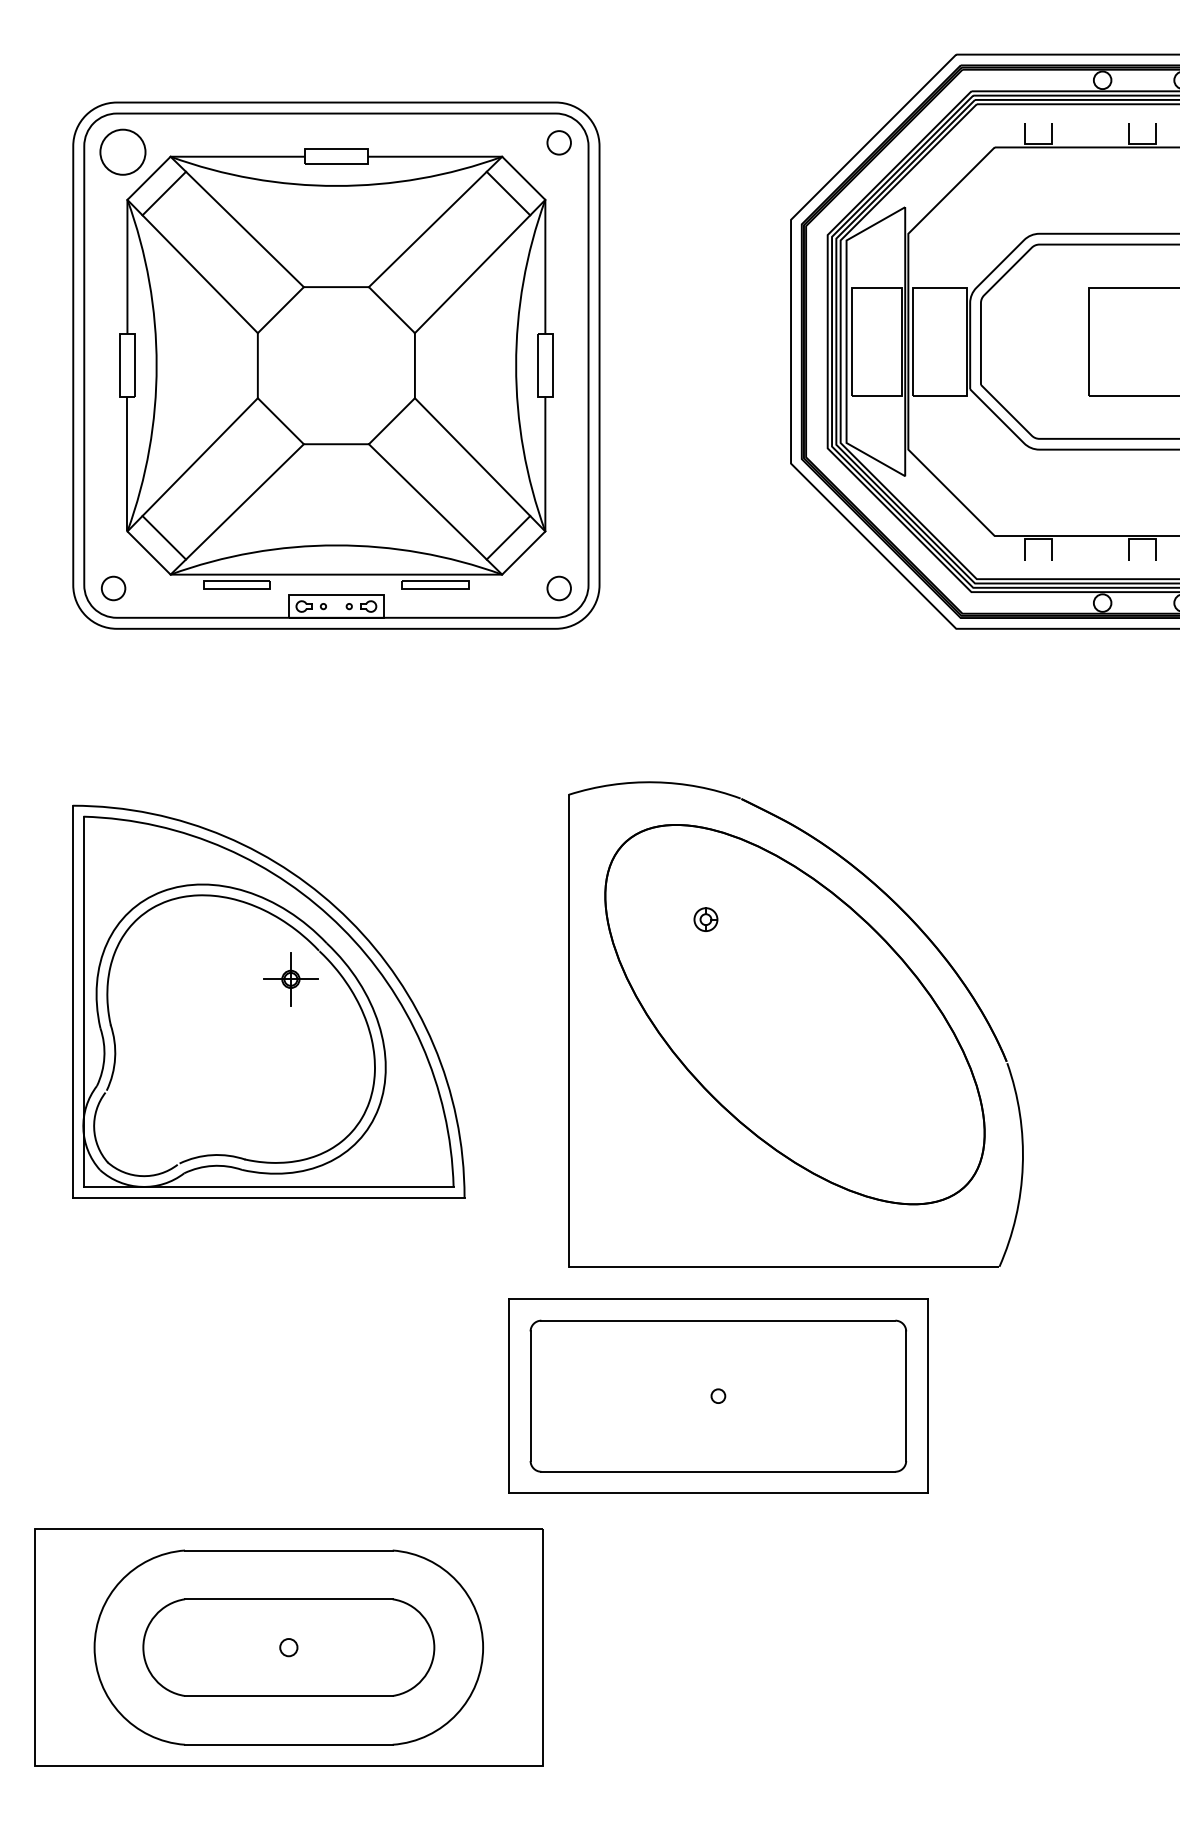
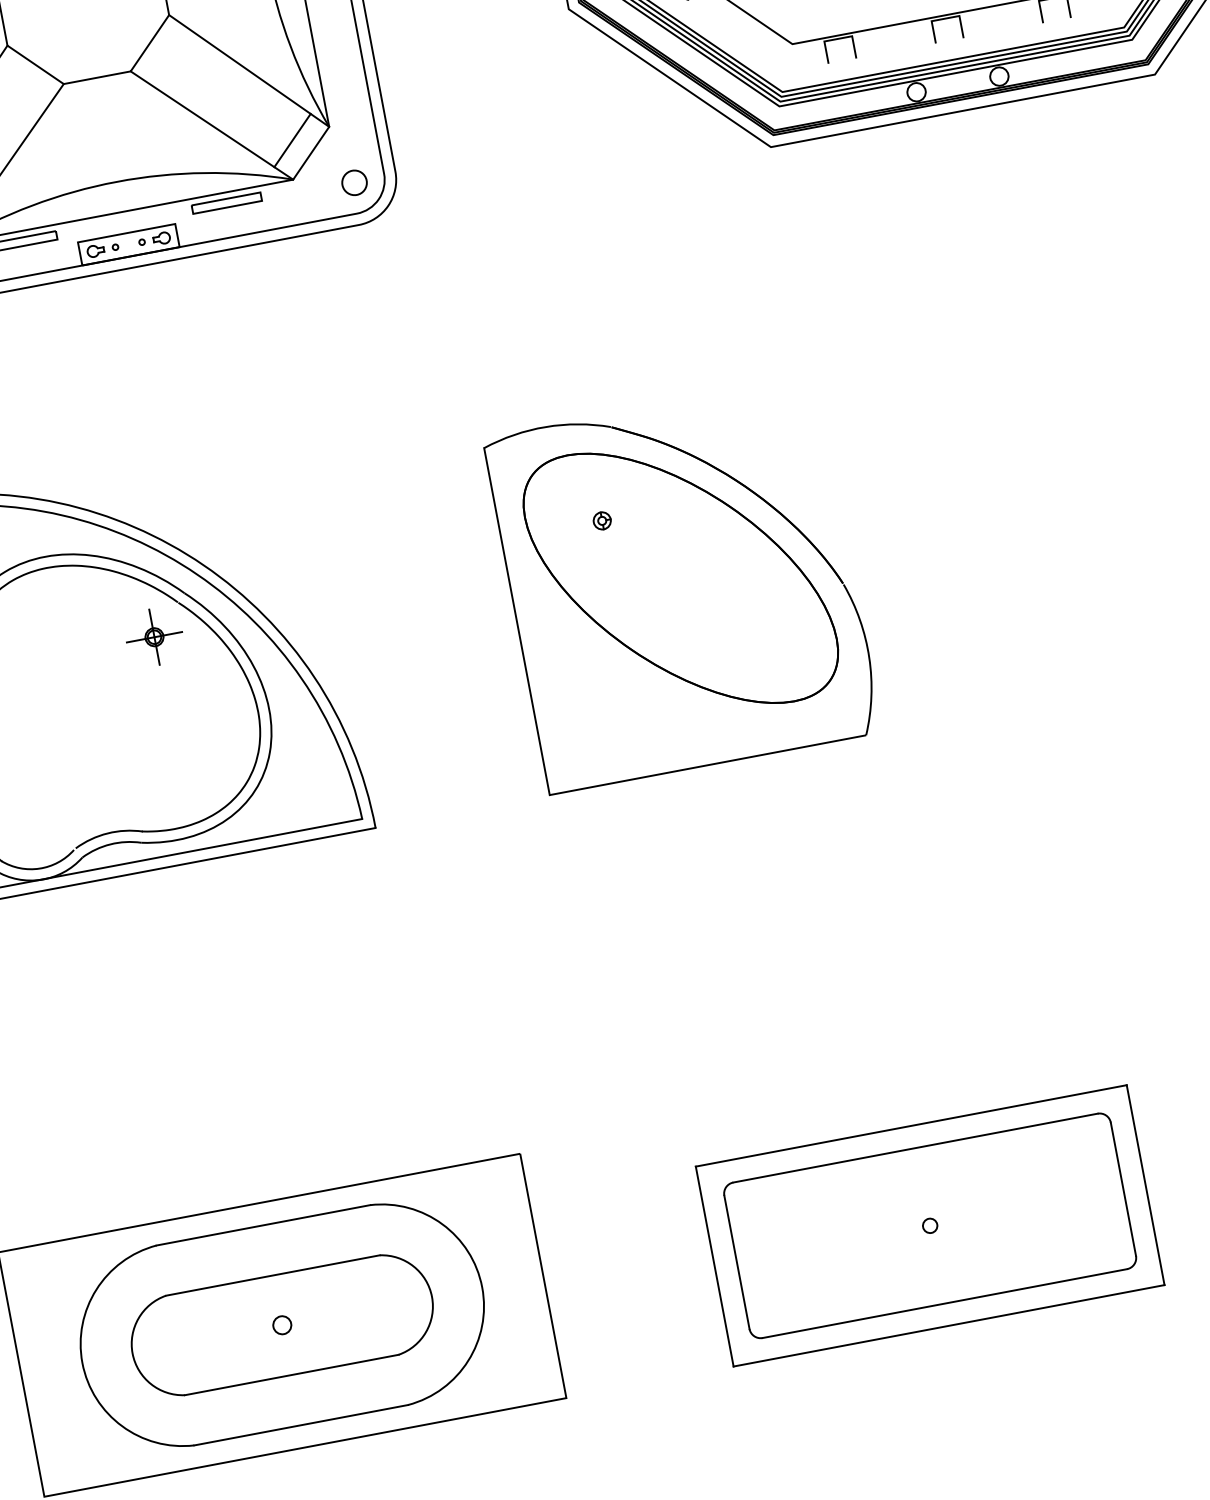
part: (795, 1024) -> (682, 585), size x0.71
part: (718, 1395) -> (930, 1225), moved

